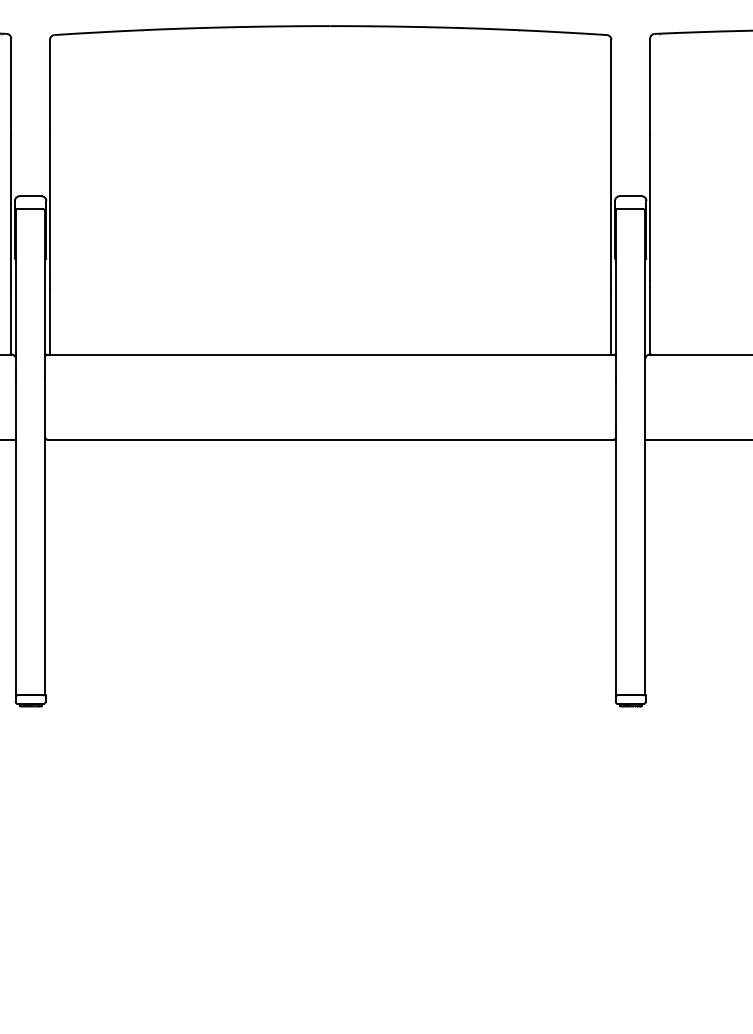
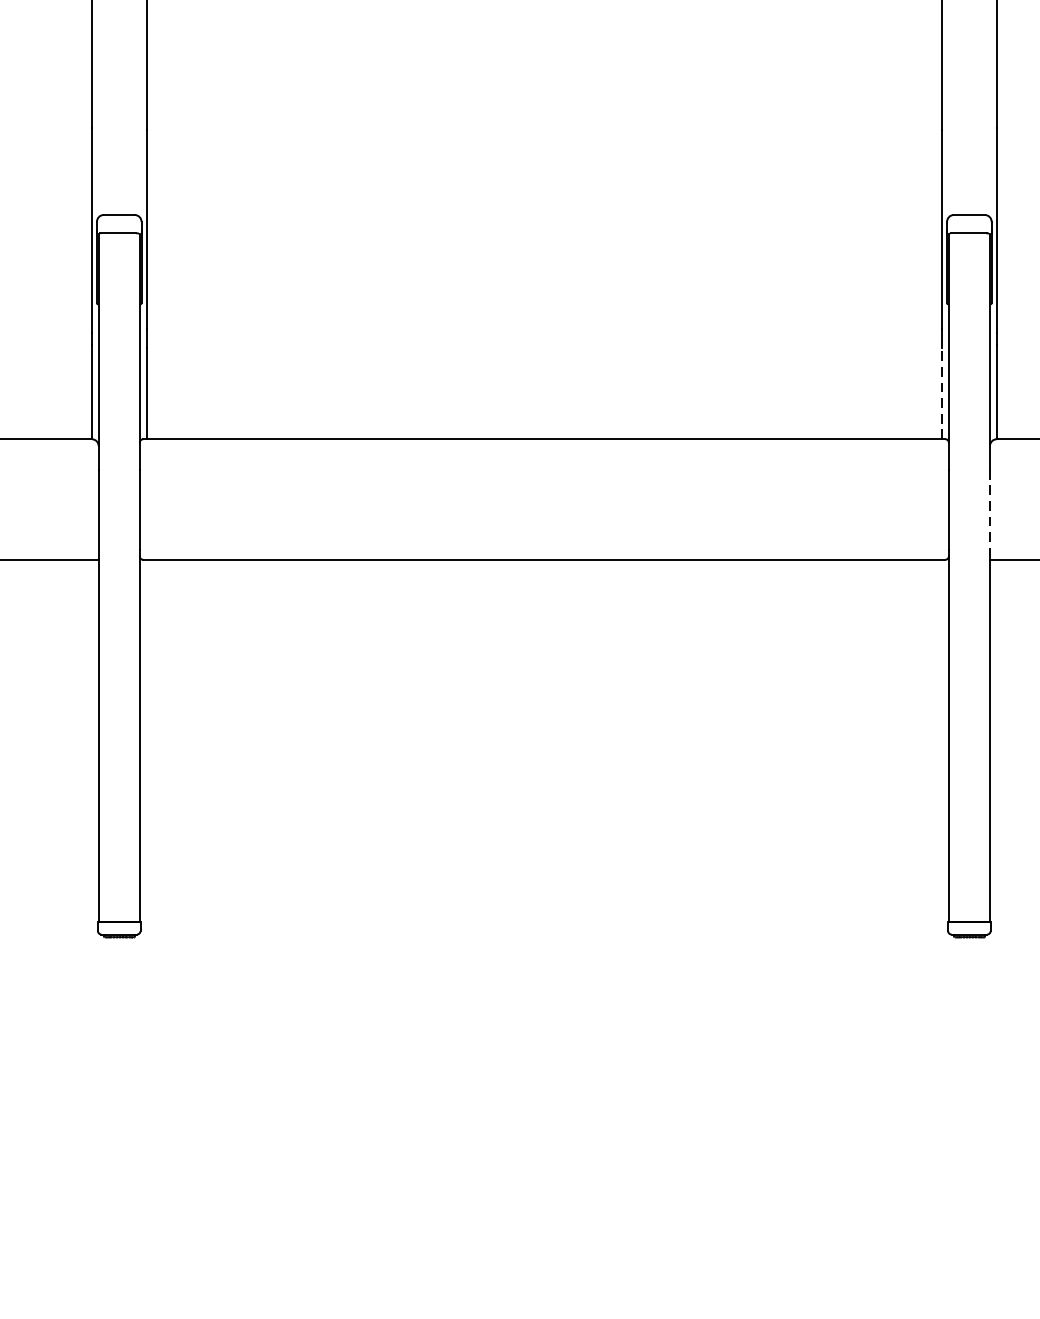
line: (611, 321) -> (942, 392), solid -> dashed
line: (645, 407) -> (990, 514), solid -> dashed

